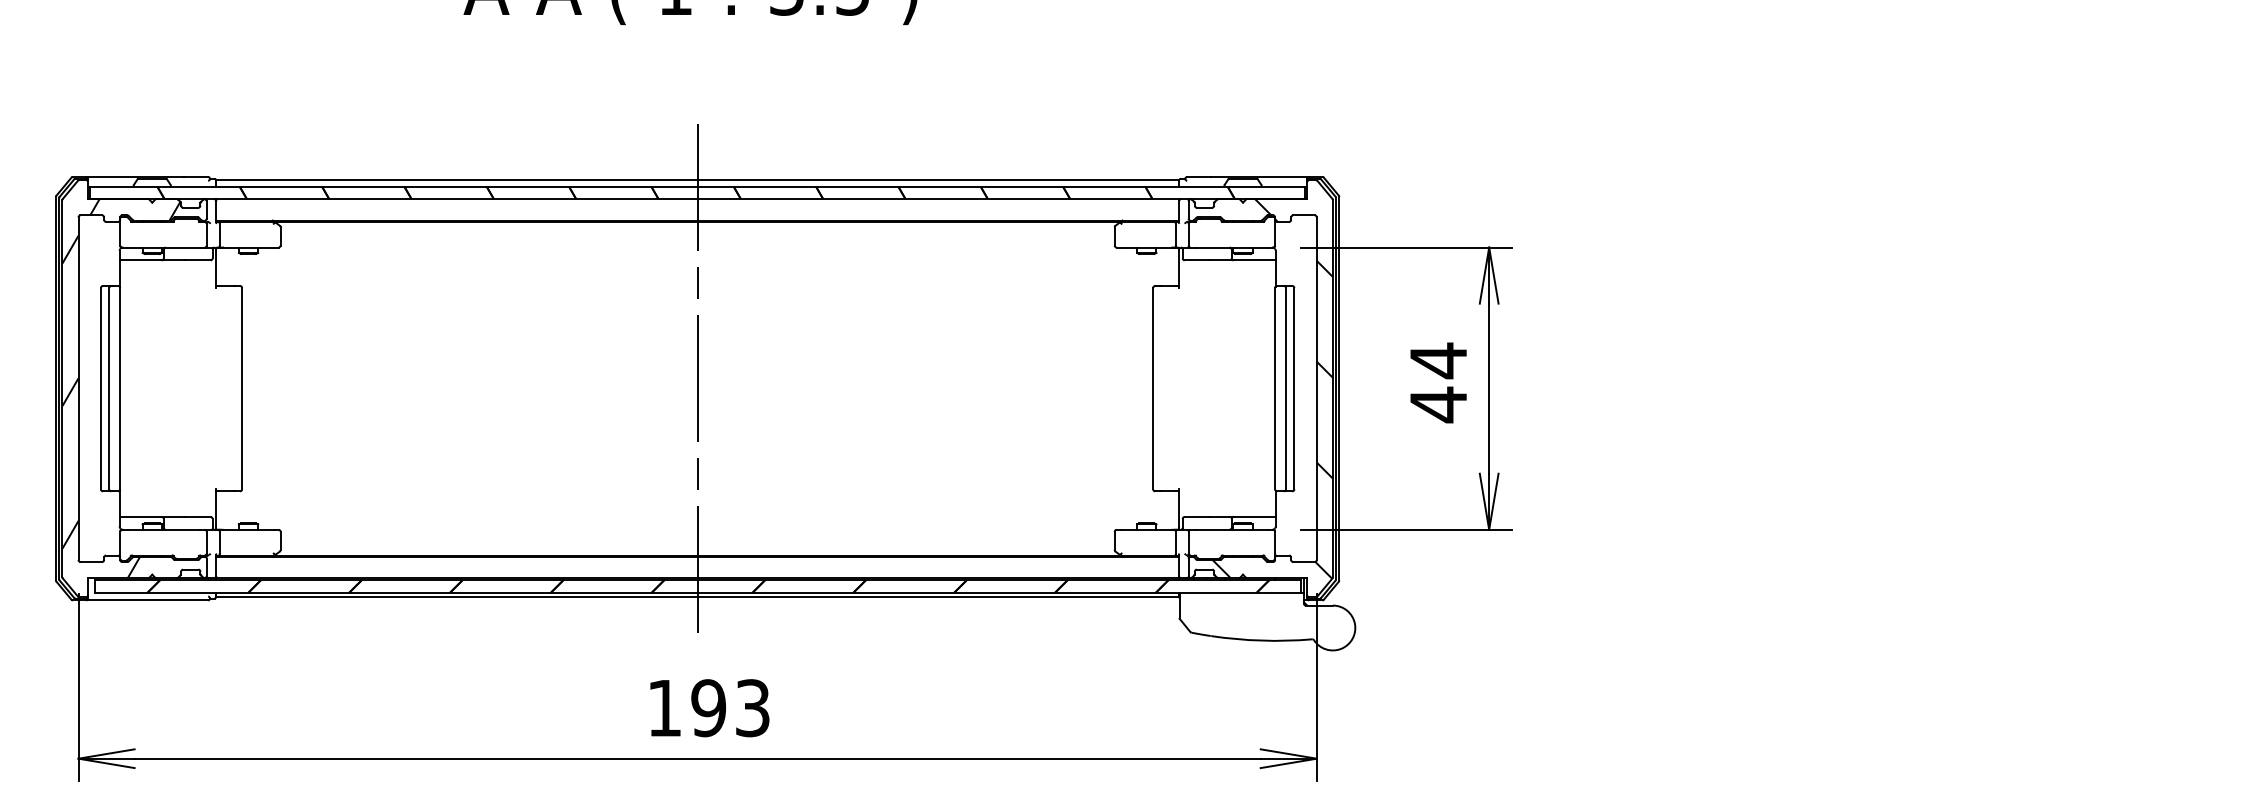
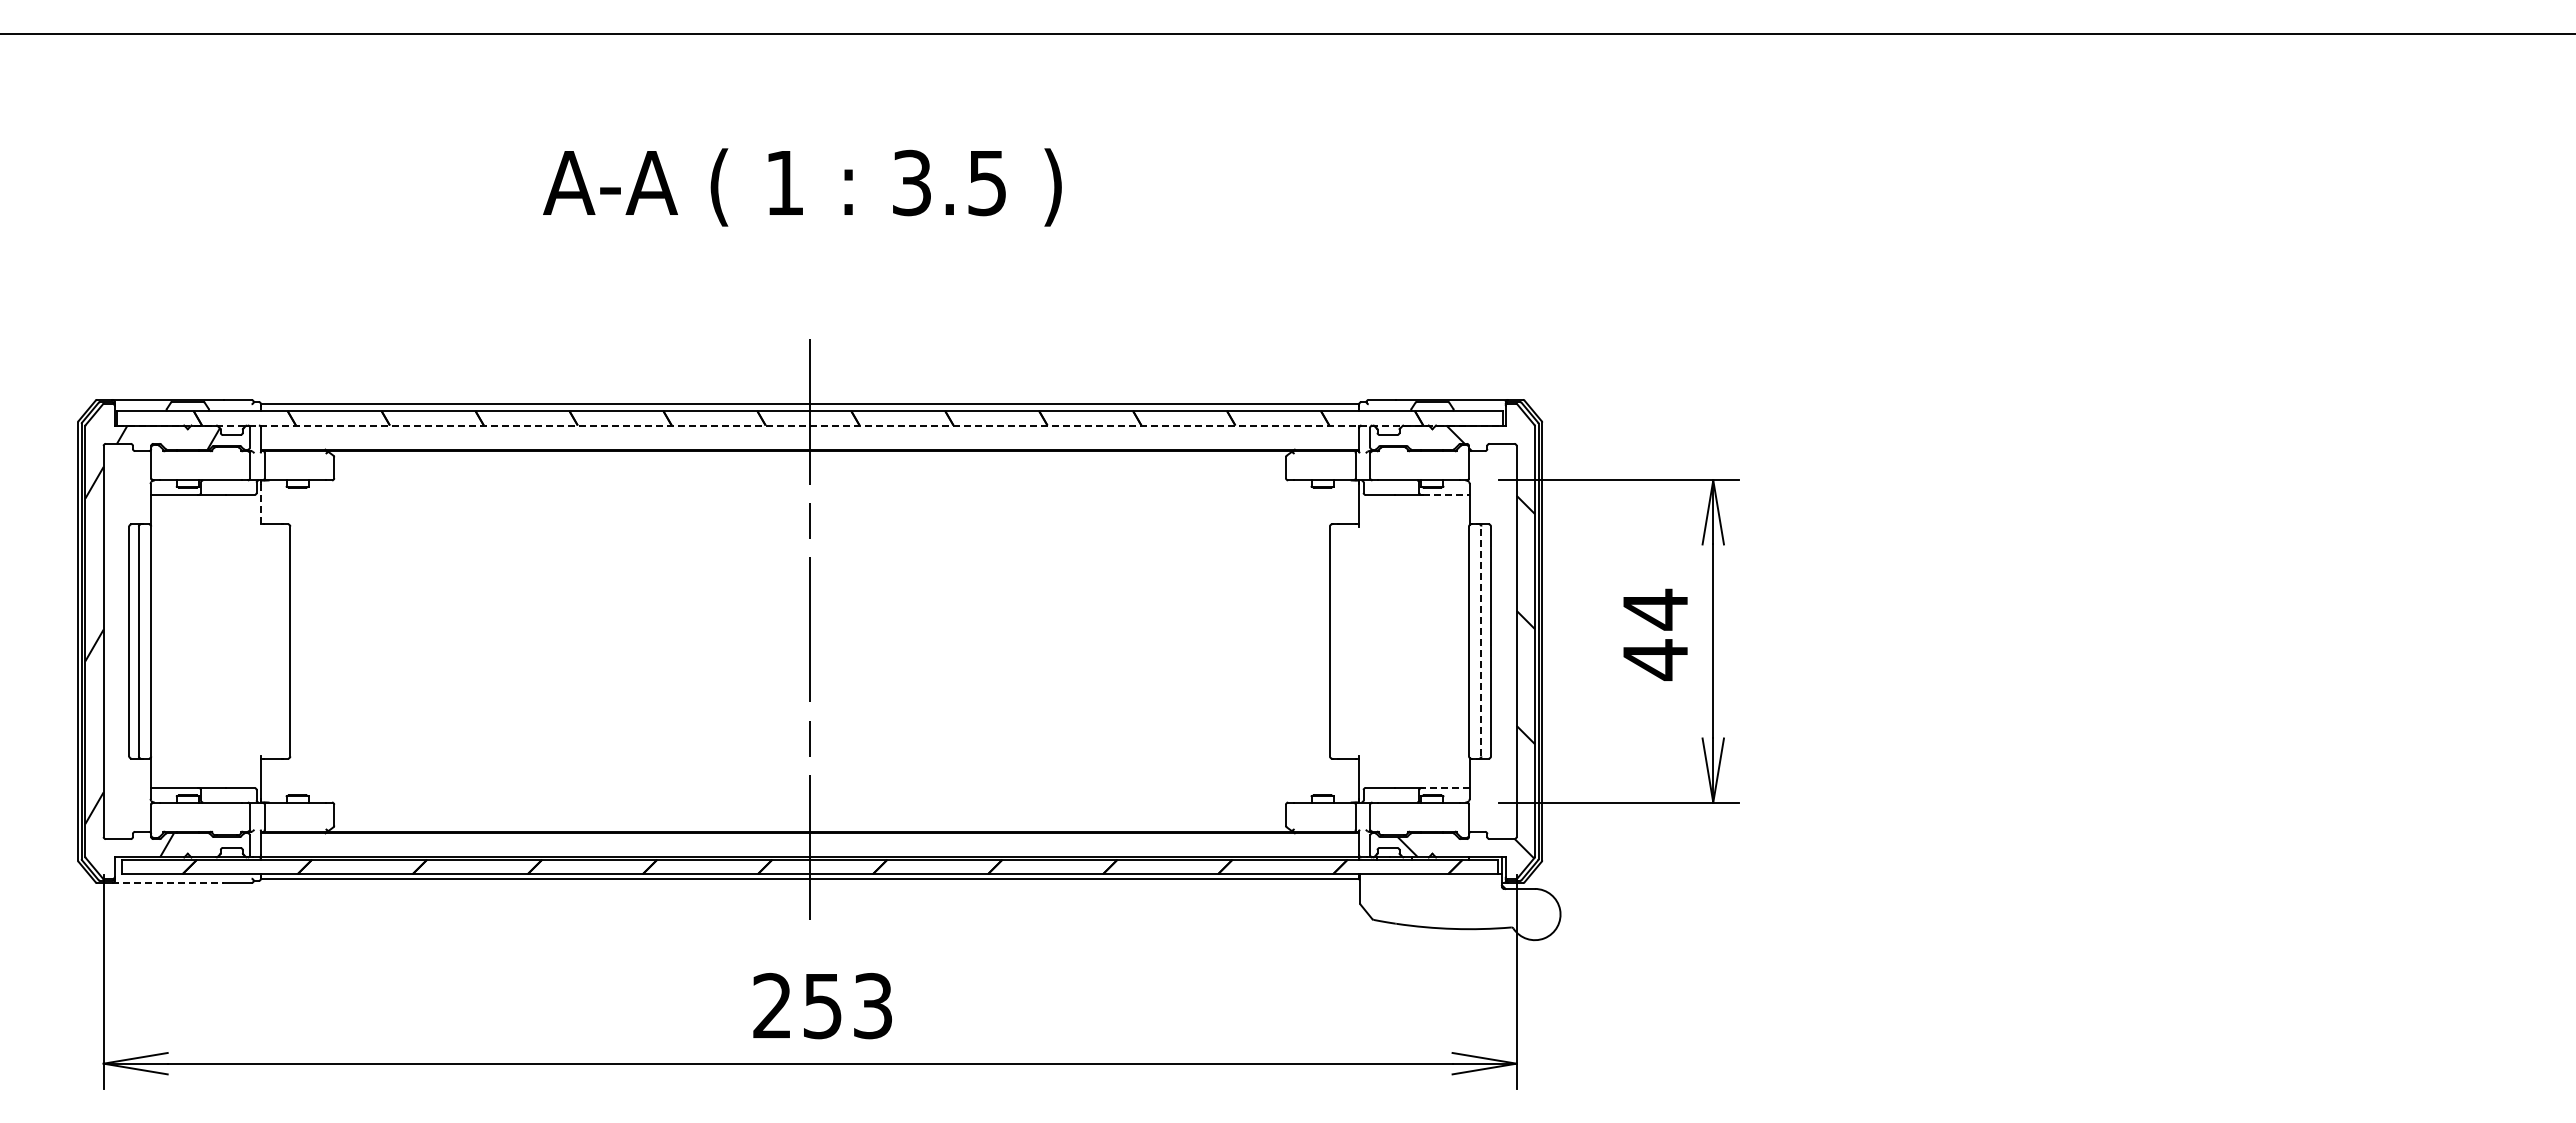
line: (697, 199) -> (810, 425), solid -> dashed
line: (1255, 260) -> (1446, 495), solid -> dashed
line: (216, 269) -> (261, 505), solid -> dashed
line: (1286, 388) -> (1481, 641), solid -> dashed
line: (1254, 516) -> (1445, 787), solid -> dashed
line: (135, 600) -> (168, 883), solid -> dashed
text: (686, 707) -> (797, 1005), 193 -> 253

